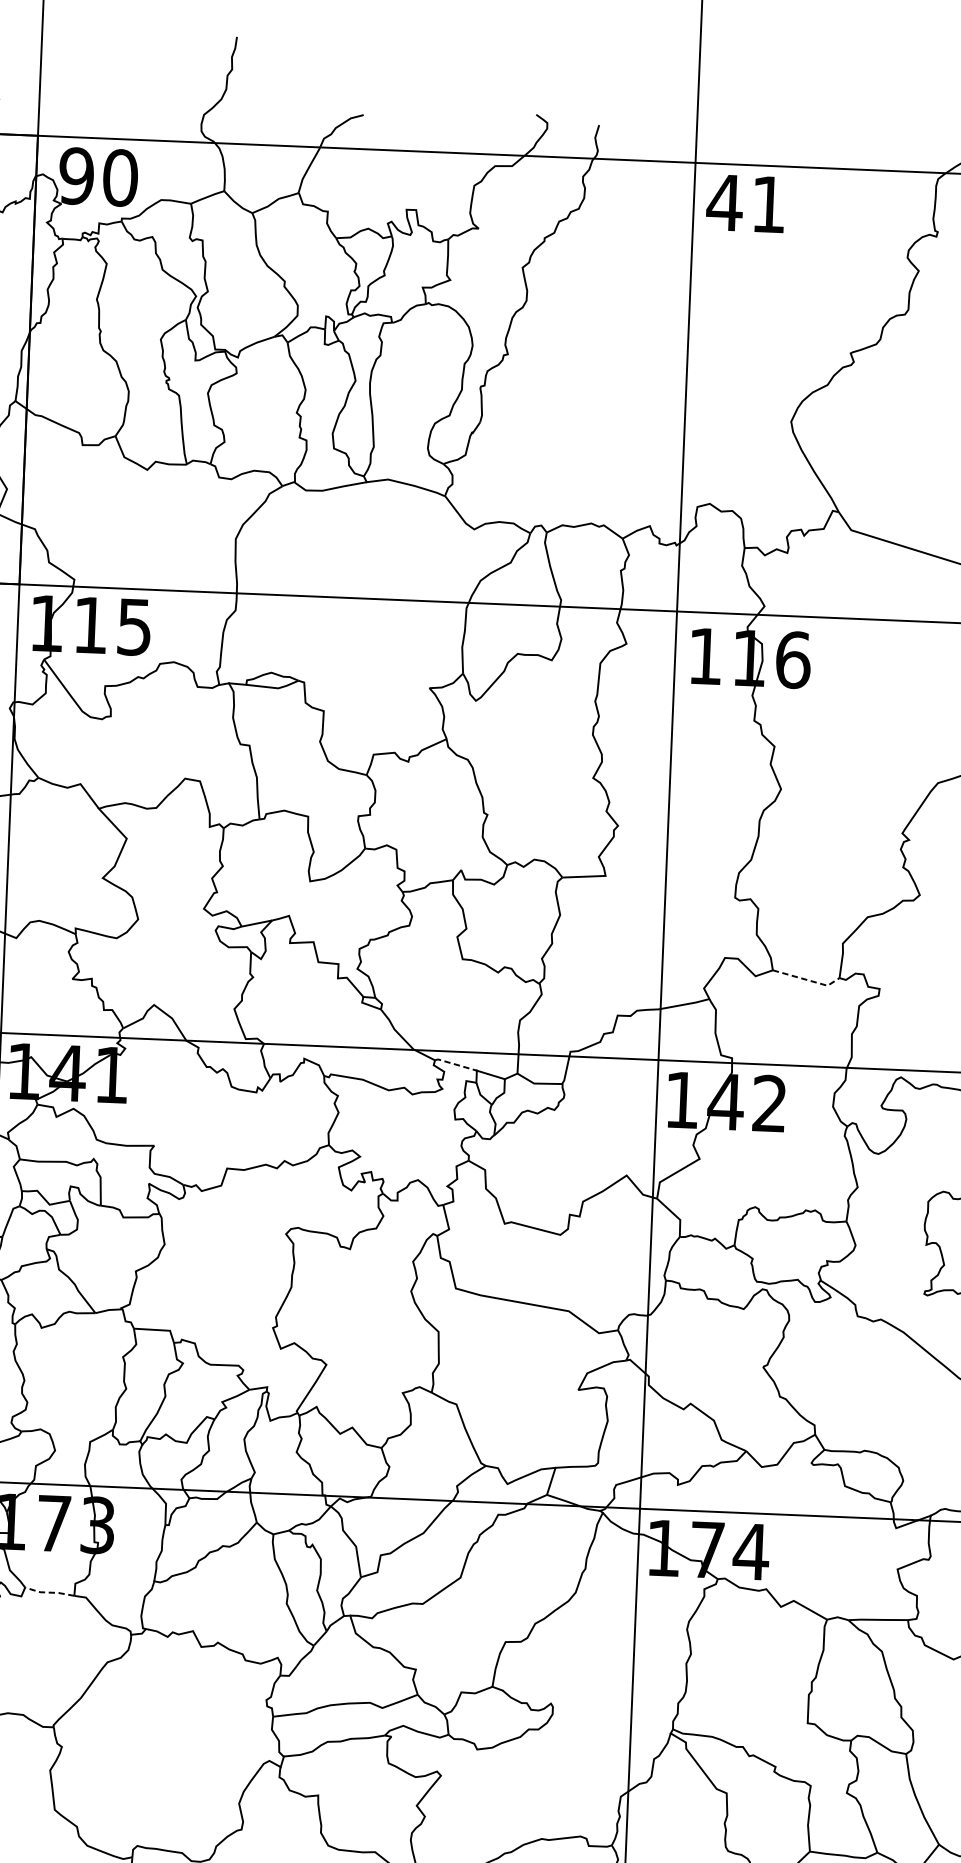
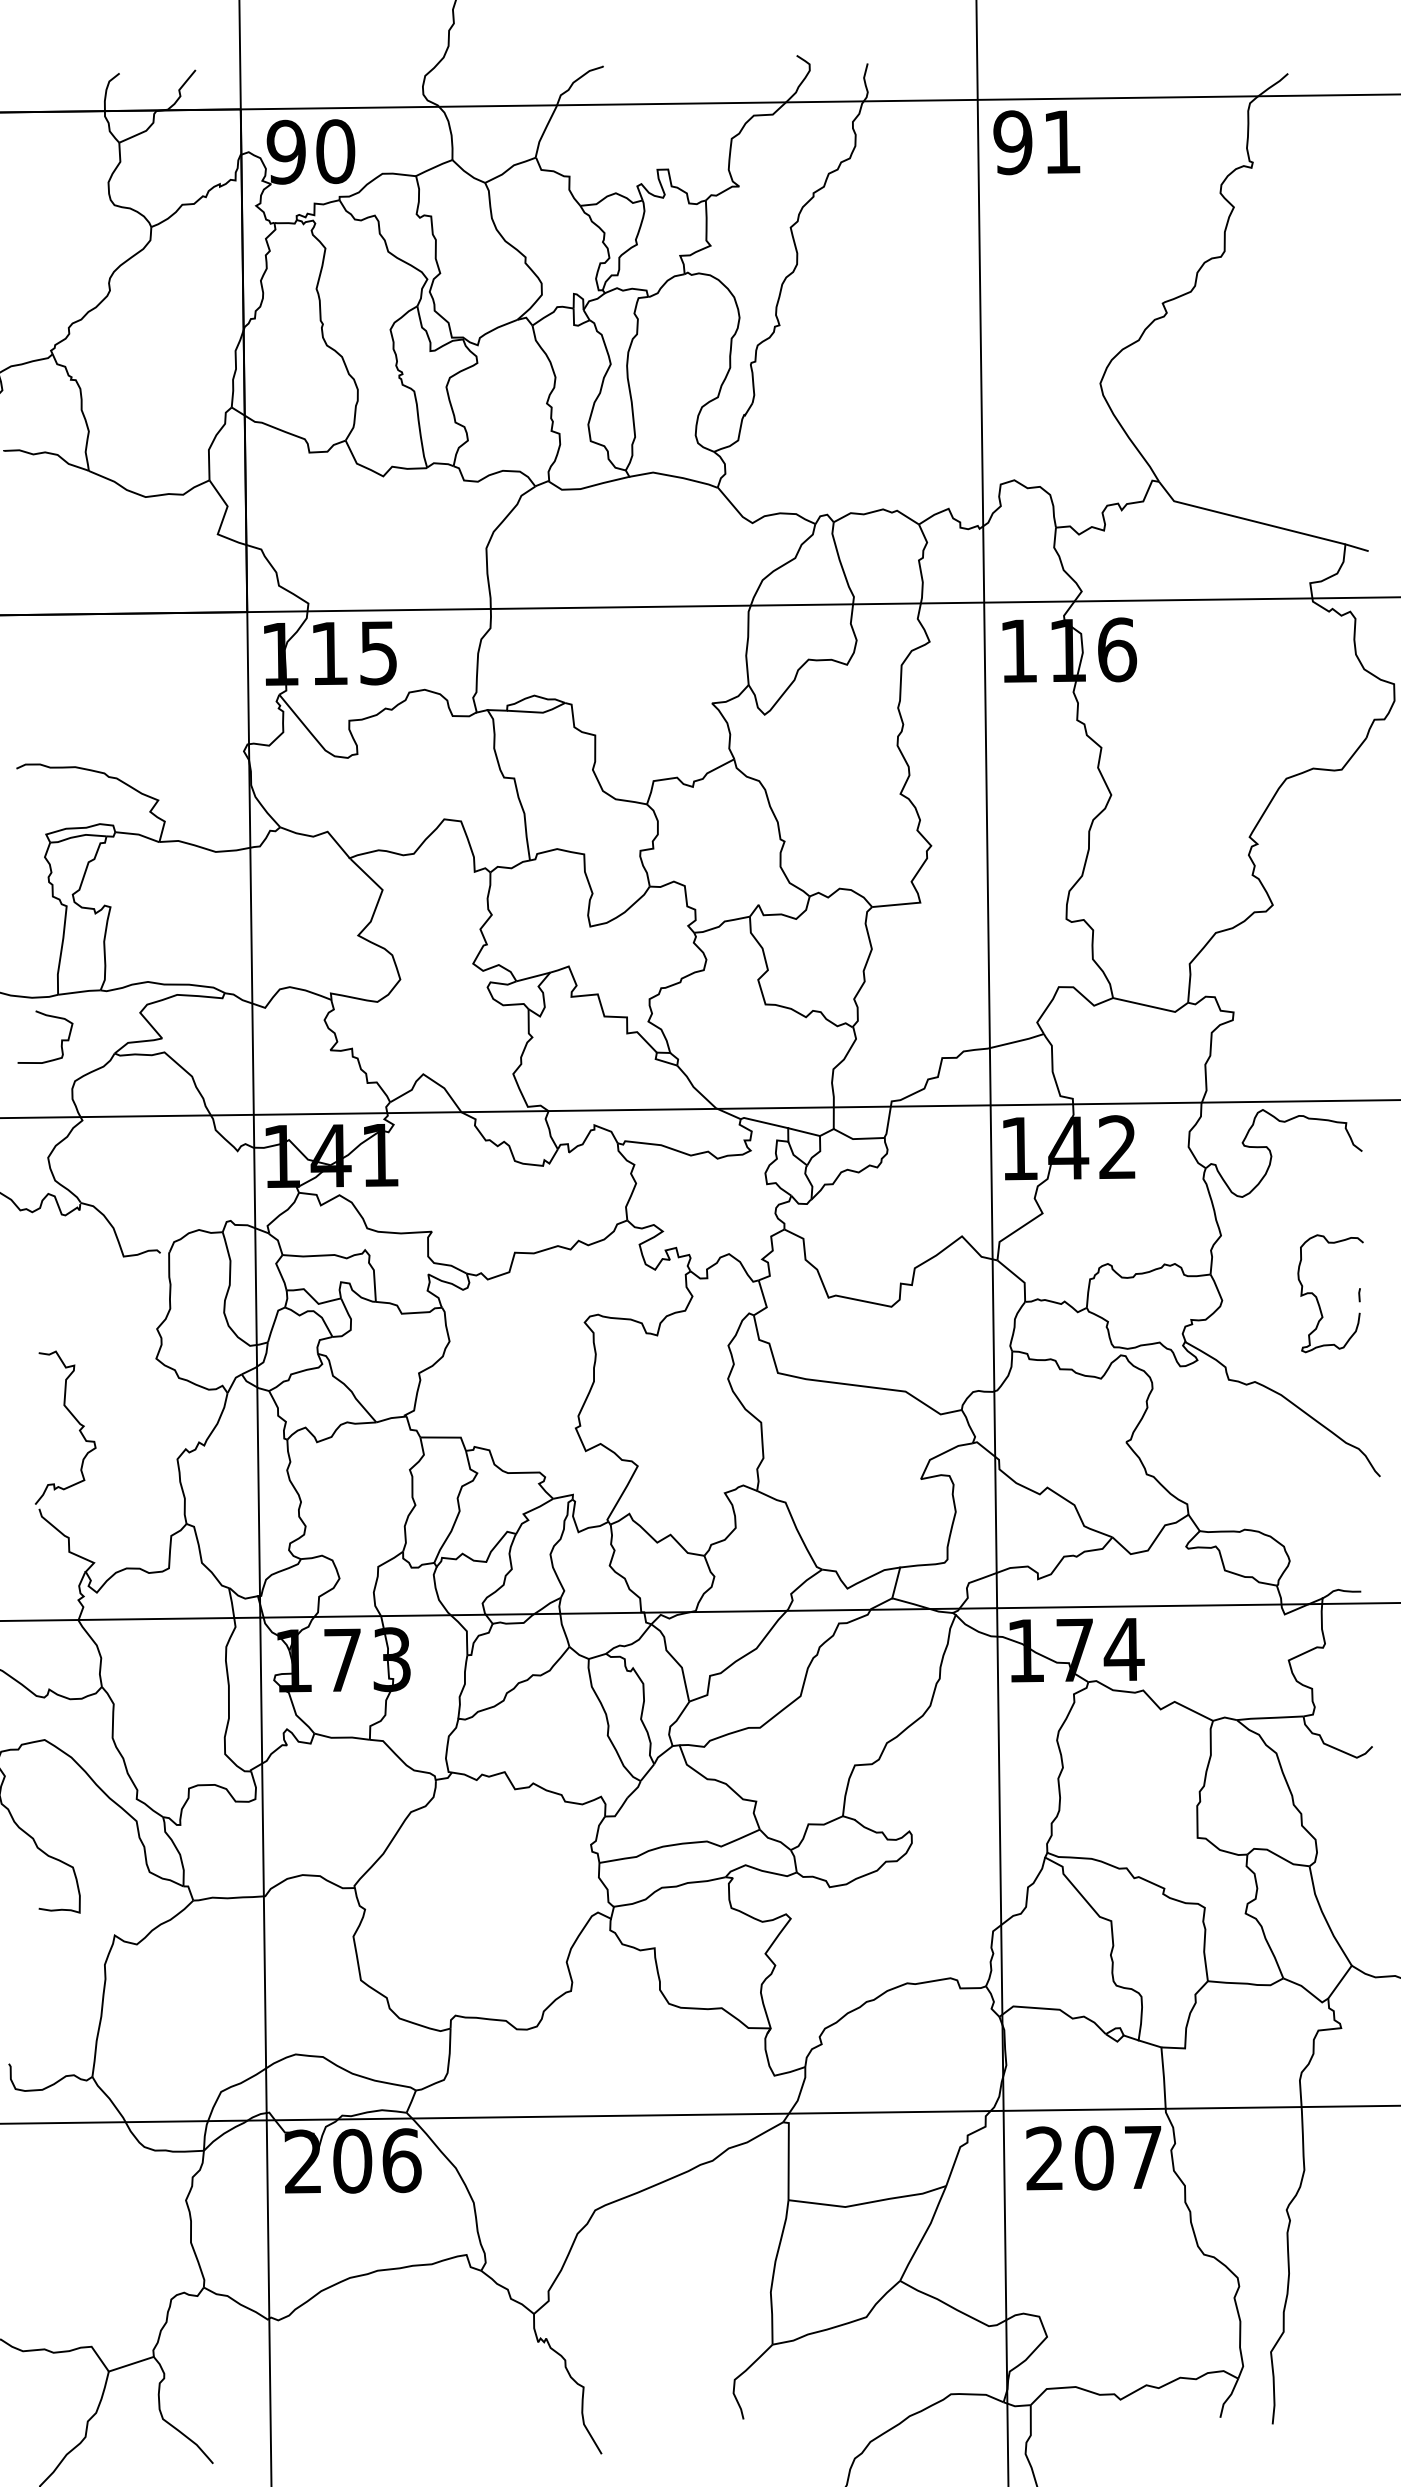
text: (724, 202) -> (1012, 142), 41 -> 91
line: (807, 979) -> (1152, 1006), dashed -> solid
line: (456, 1064) -> (764, 1122), dashed -> solid
line: (49, 1592) -> (341, 1737), dashed -> solid

